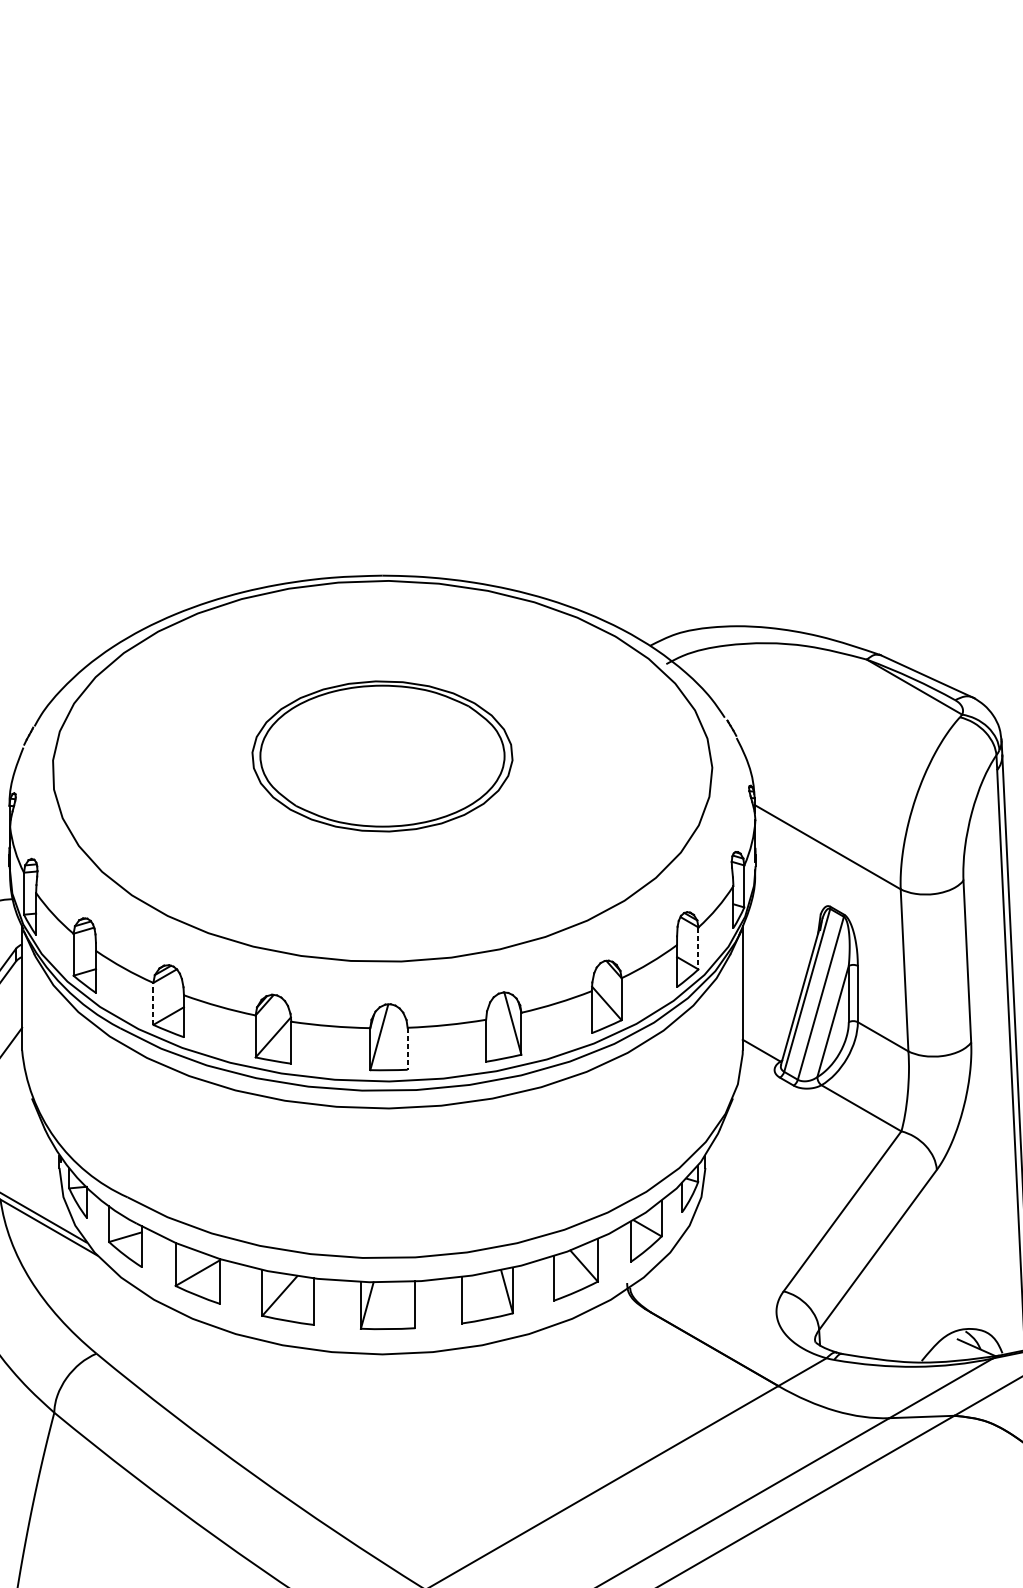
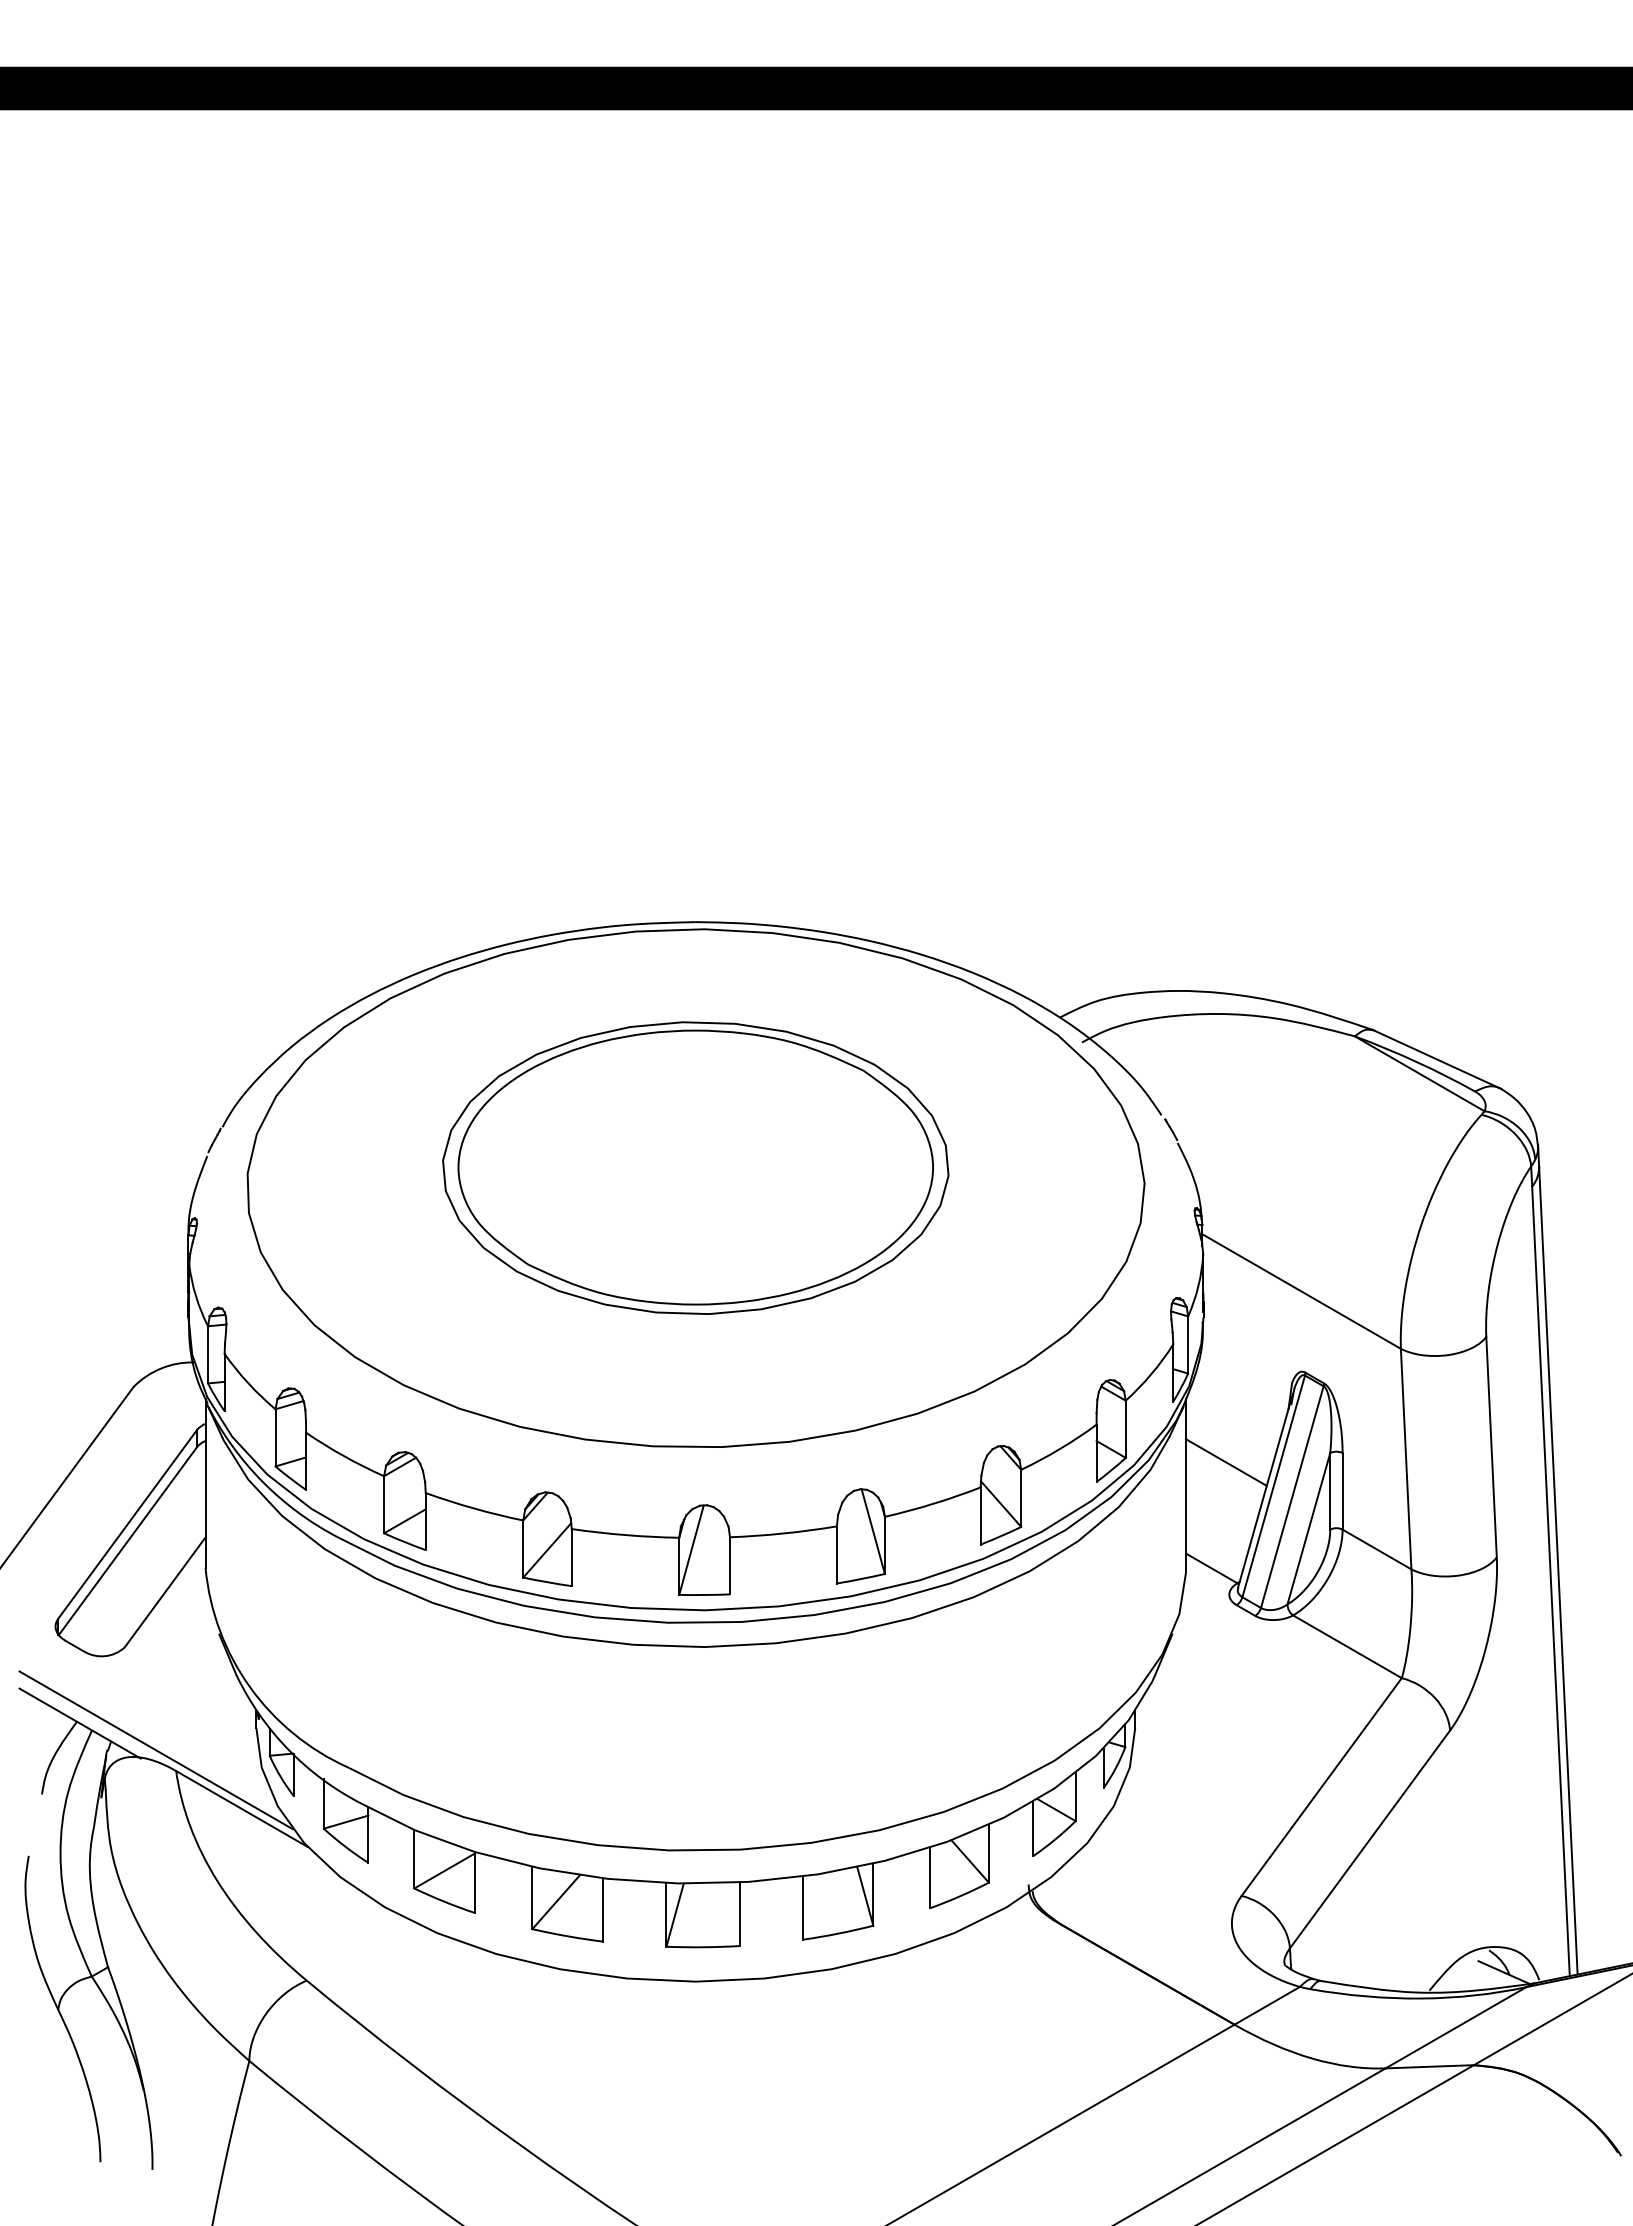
part: (382, 756) -> (695, 1167), size x1.43
line: (698, 948) -> (1125, 1429), dashed -> solid
line: (772, 972) -> (1226, 1462), added
line: (153, 1003) -> (384, 1504), dashed -> solid
line: (407, 1048) -> (730, 1565), dashed -> solid

